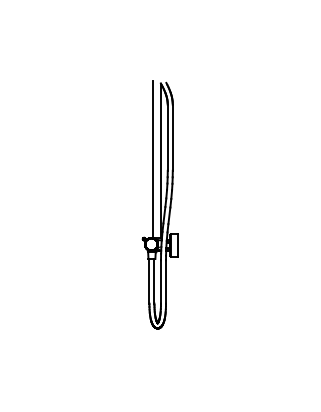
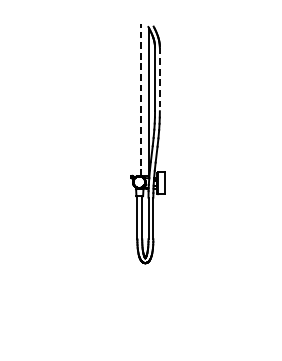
line: (172, 138) -> (159, 80), solid -> dashed
line: (152, 159) -> (140, 100), solid -> dashed

